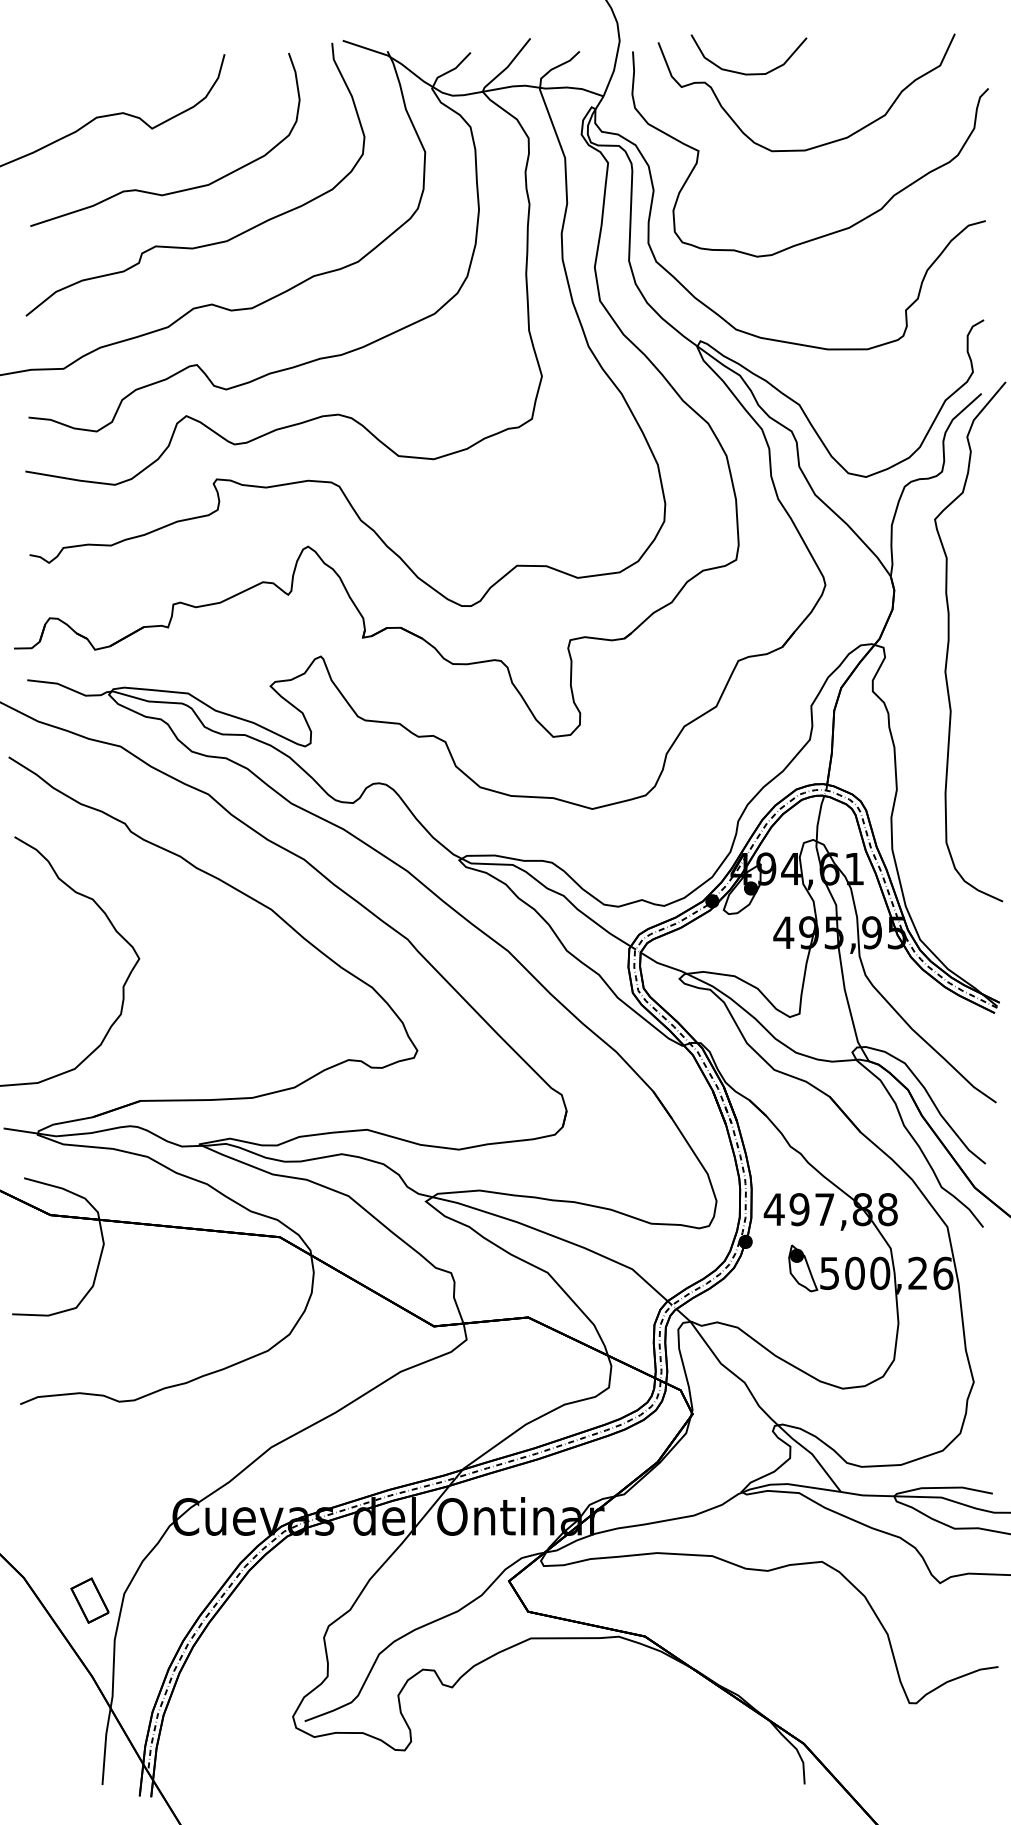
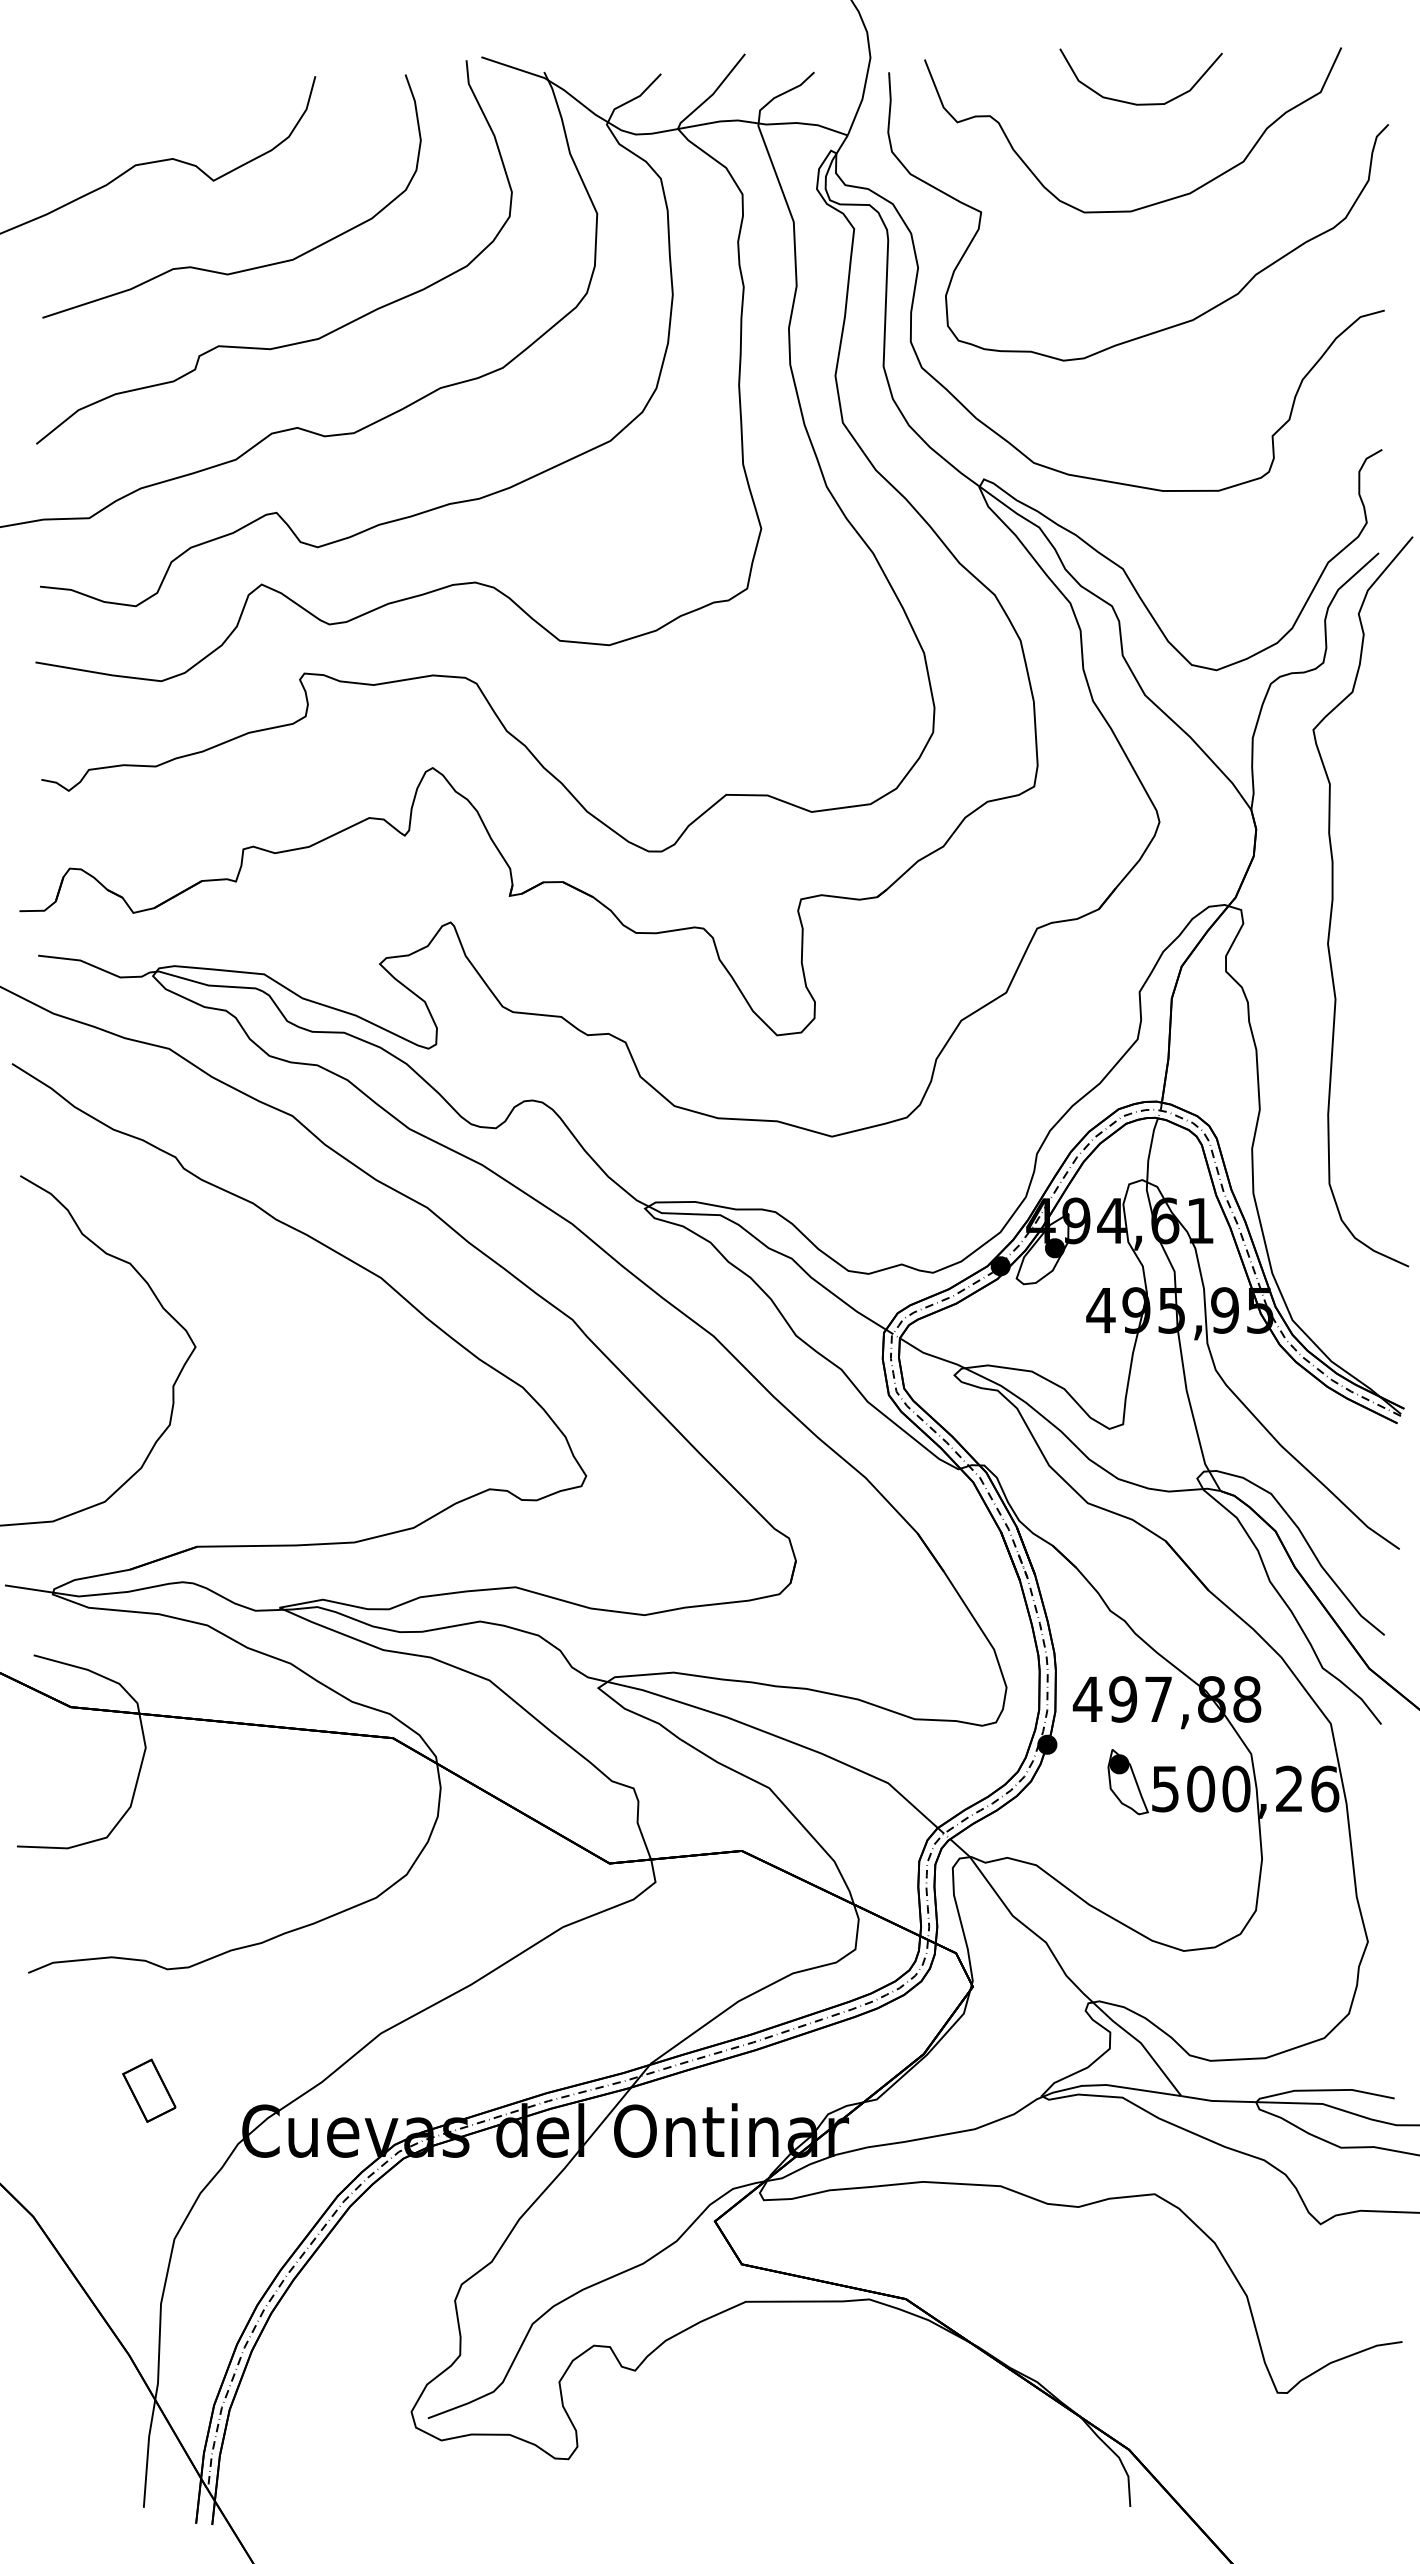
curve: (748, 73) -> (1140, 103), moved
part: (90, 1600) -> (149, 2090), moved

